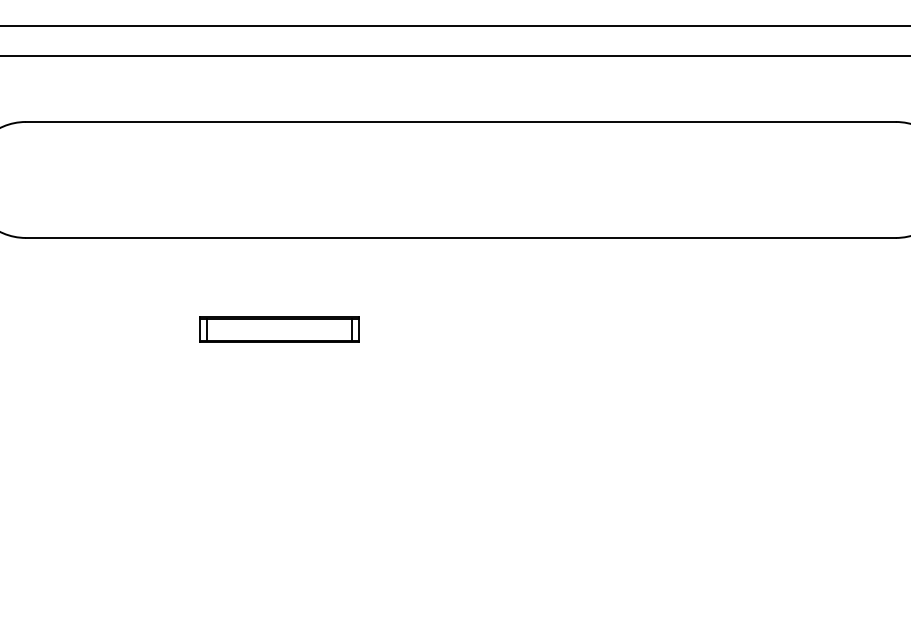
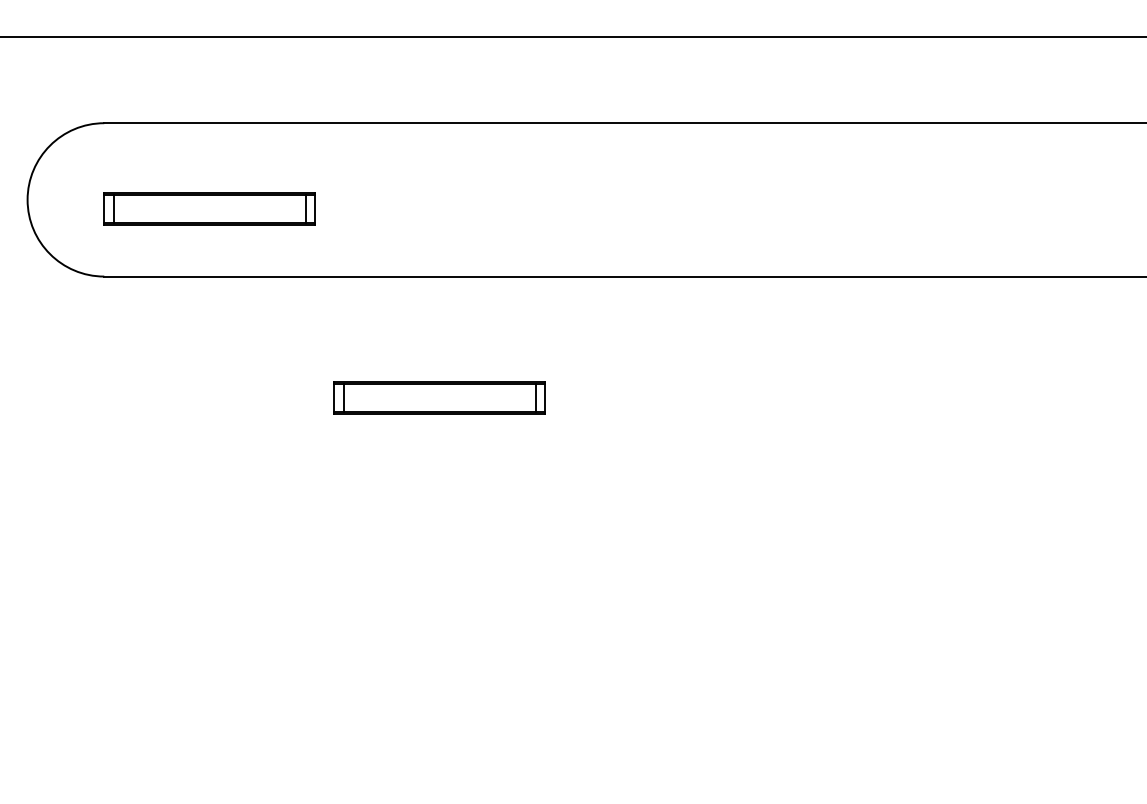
part: (105, 186) -> (209, 208), added

